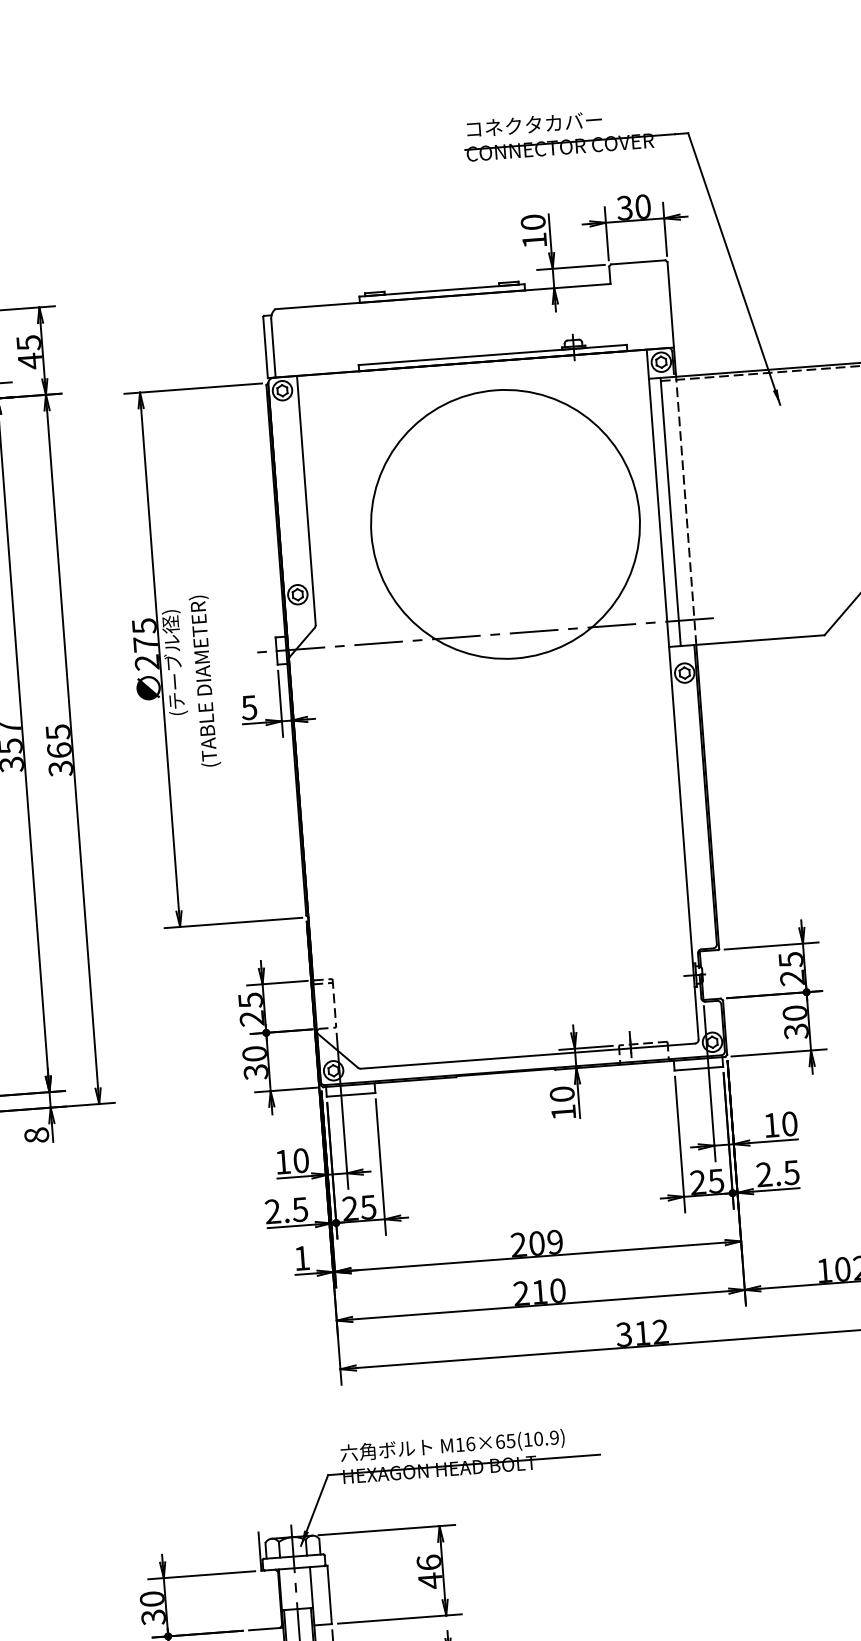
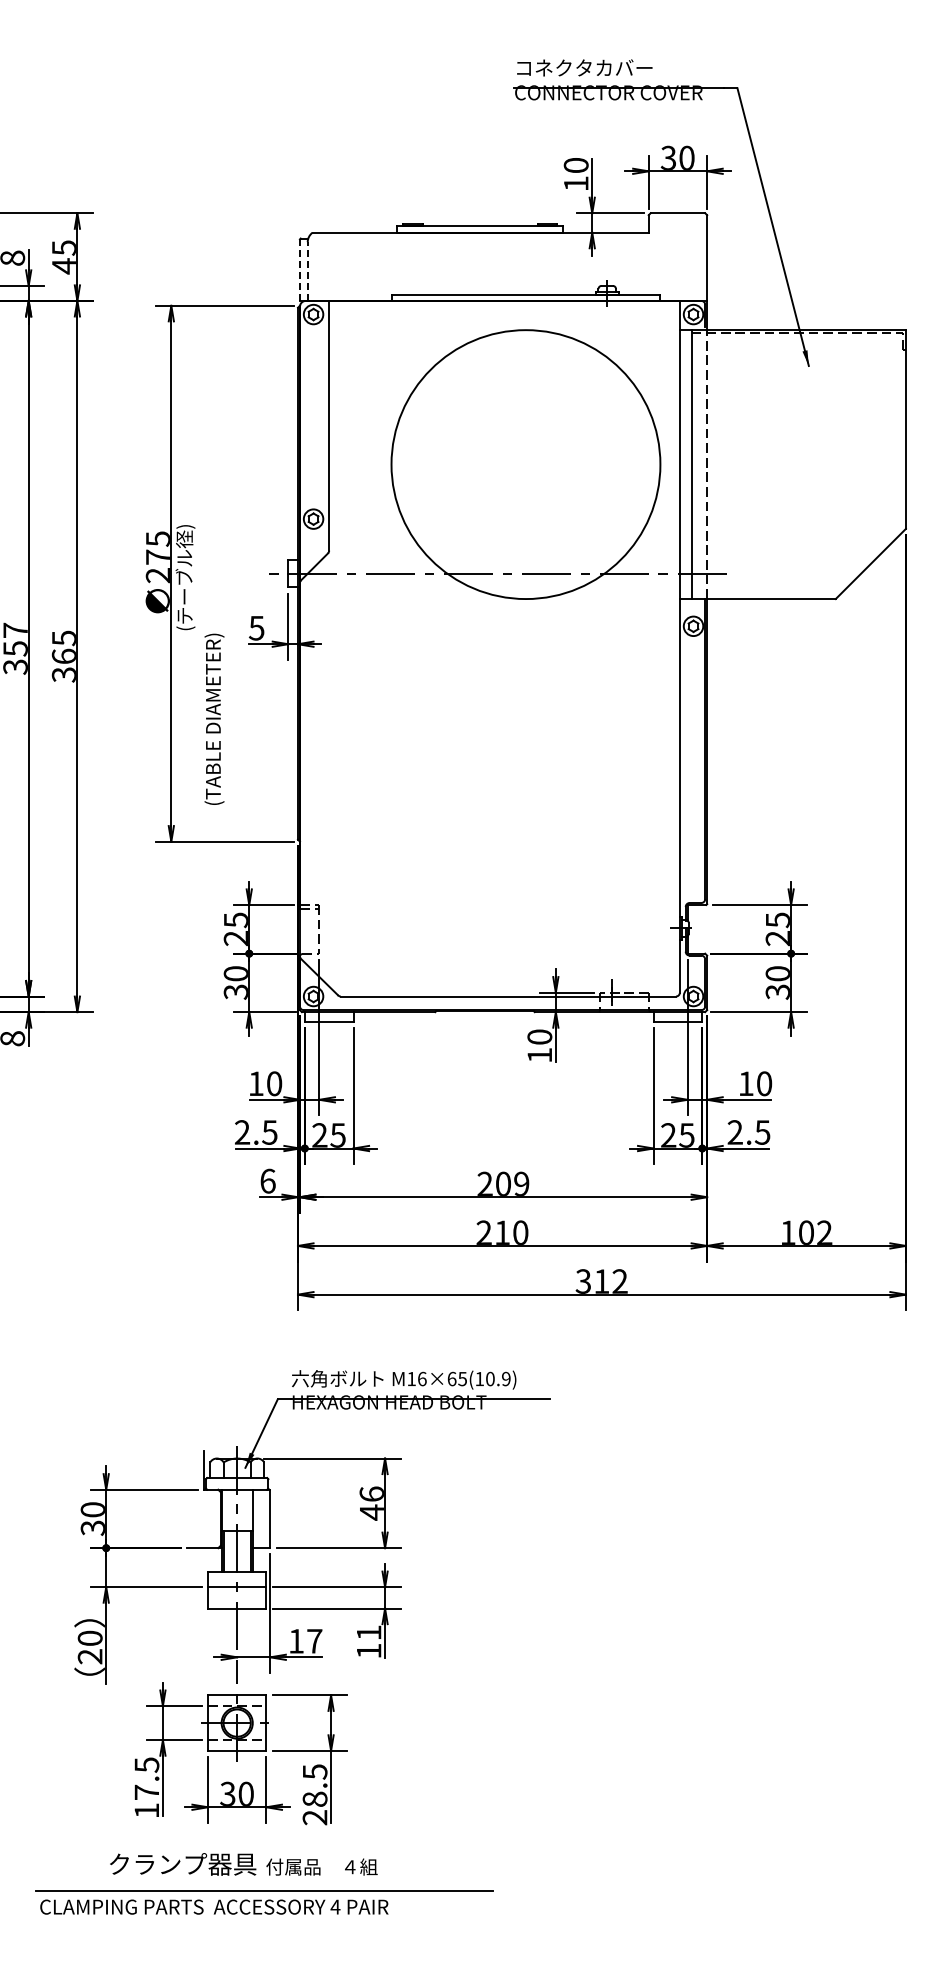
line: (265, 347) -> (299, 270), solid -> dashed
line: (273, 348) -> (307, 271), solid -> dashed
text: (204, 680) -> (214, 718), moved
text: (301, 1257) -> (267, 1180), 1 -> 6

